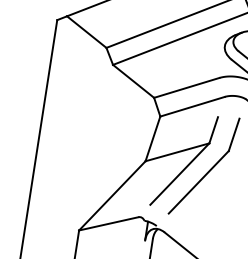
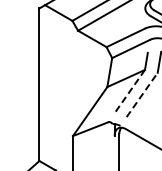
line: (179, 173) -> (129, 91), solid -> dashed
line: (199, 181) -> (142, 94), solid -> dashed

